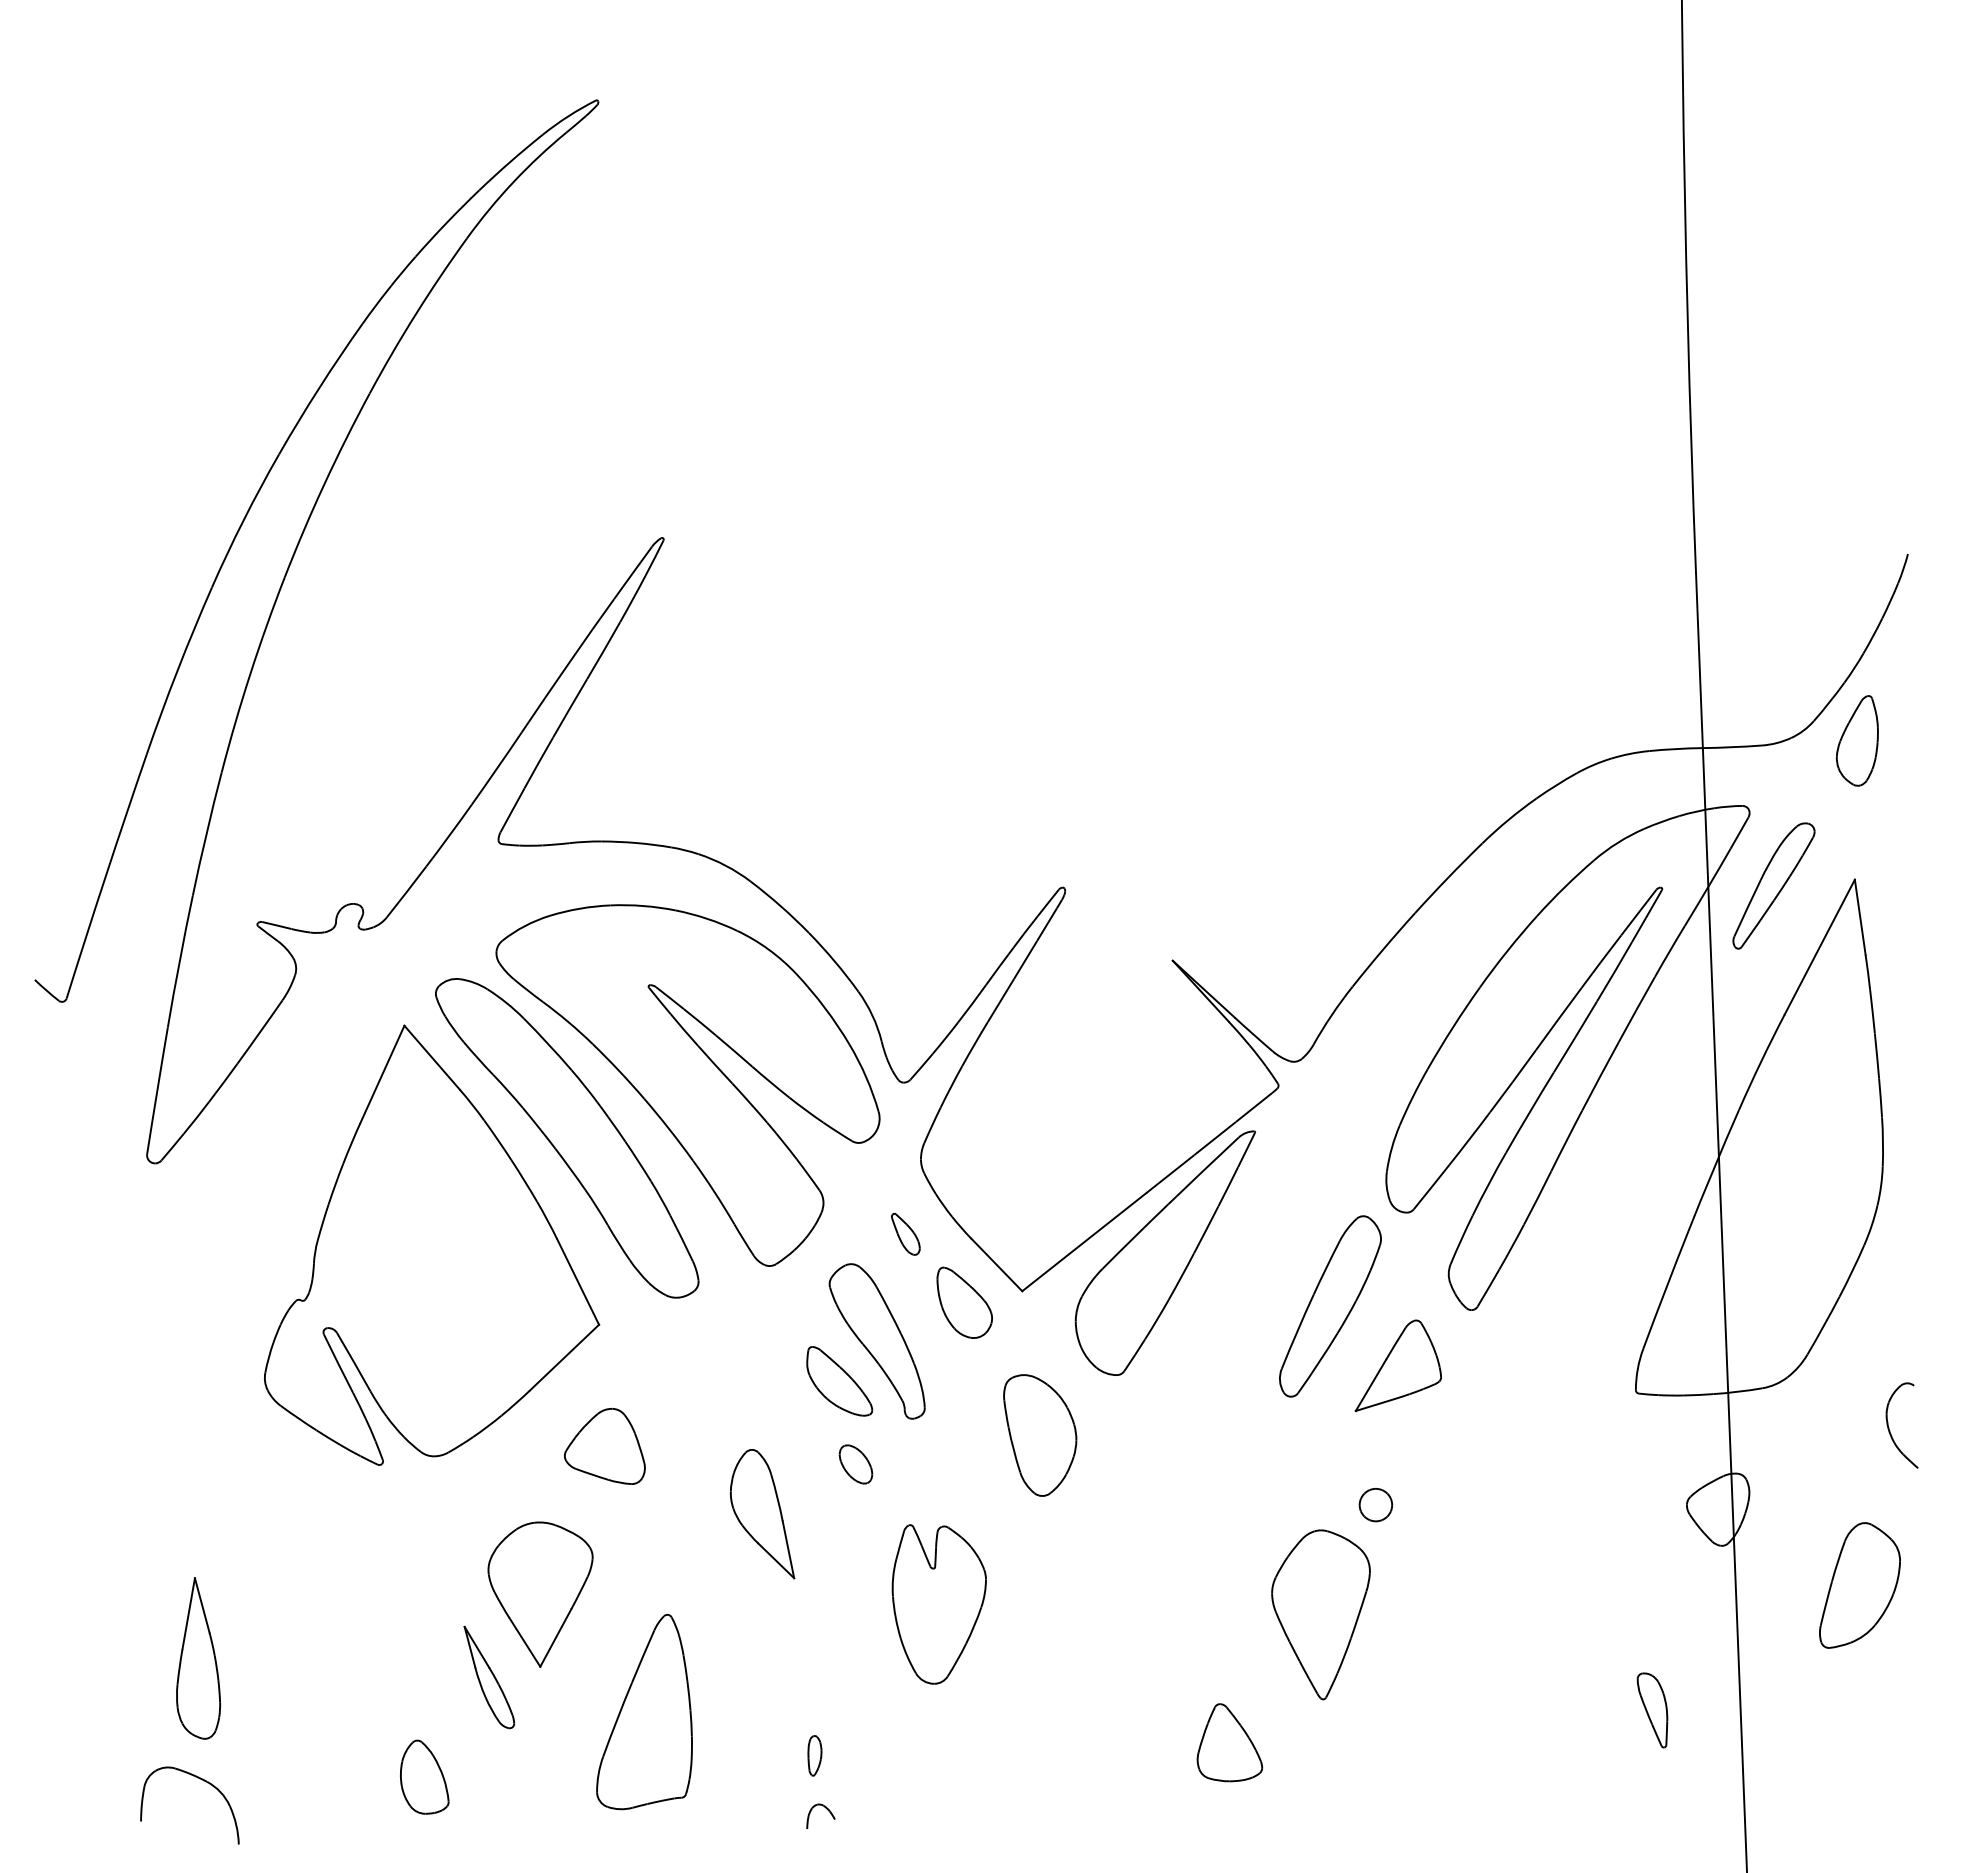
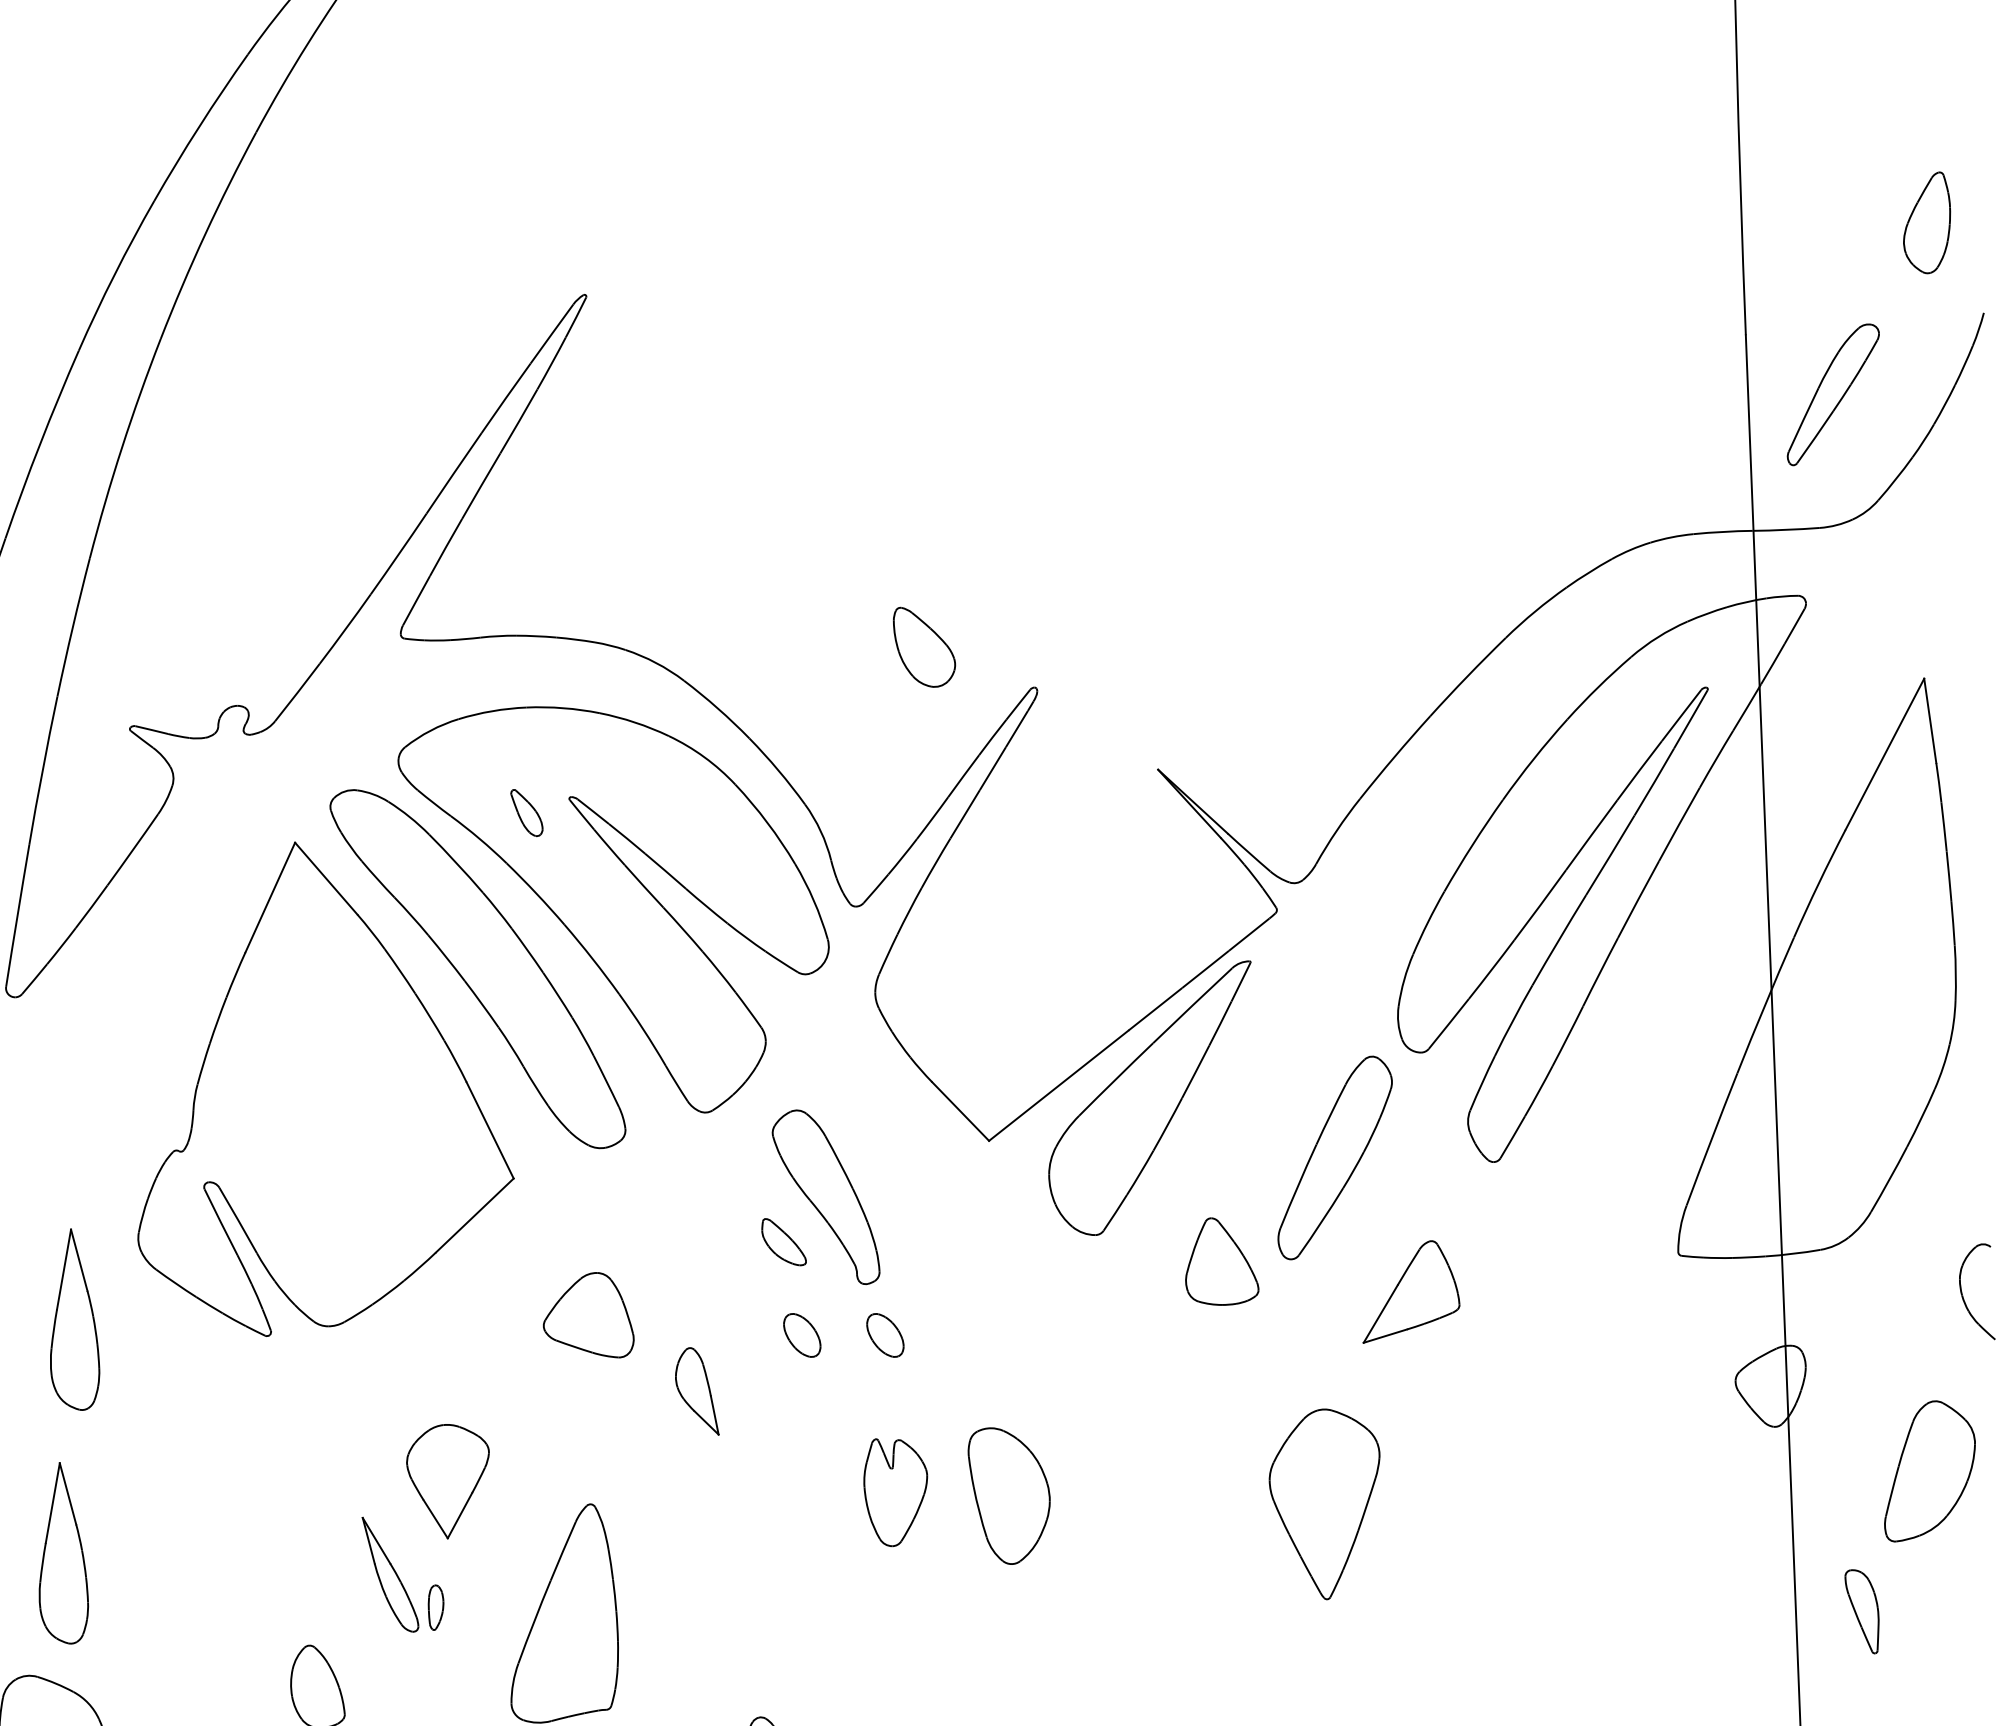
part: (1856, 740) -> (1926, 222), moved
part: (1773, 885) -> (1832, 394), moved
part: (905, 1234) -> (526, 813), moved
part: (964, 1302) -> (924, 646), moved
part: (1397, 1365) -> (1410, 1291), moved
part: (839, 1381) -> (783, 1242), size x0.6
part: (1040, 1435) -> (1009, 1496), moved
part: (604, 1446) -> (588, 1315), moved
part: (208, 1450) -> (75, 1319), added
part: (929, 1464) -> (884, 1335), added
part: (1375, 1505) -> (1385, 1381), removed
part: (762, 1514) -> (697, 1391), size x0.6
part: (540, 1594) -> (447, 1481), size x0.7
part: (938, 1604) -> (894, 1492), size x0.6
part: (1652, 1710) -> (1862, 1611), moved
part: (1229, 1742) -> (1221, 1261), moved
part: (814, 1755) -> (435, 1607), moved

